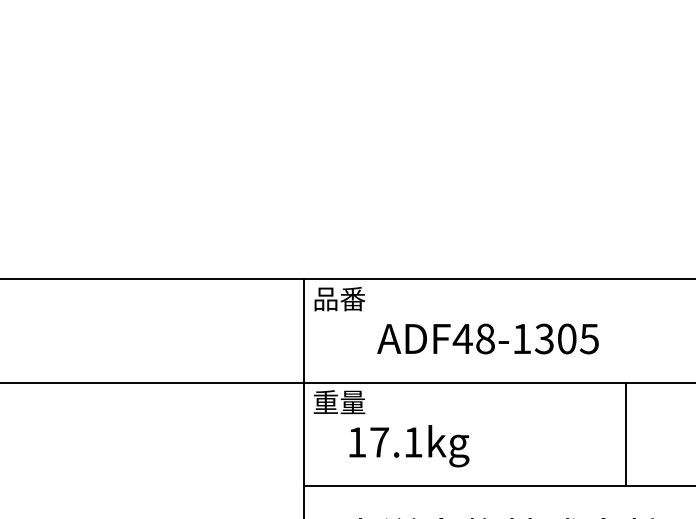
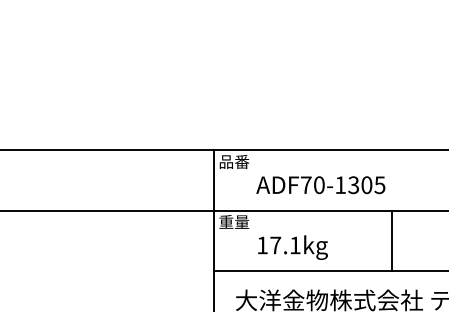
text: (473, 337) -> (312, 184), ADF48-1305 -> ADF70-1305
line: (626, 433) -> (391, 240), moved
text: (408, 445) -> (292, 247), moved

